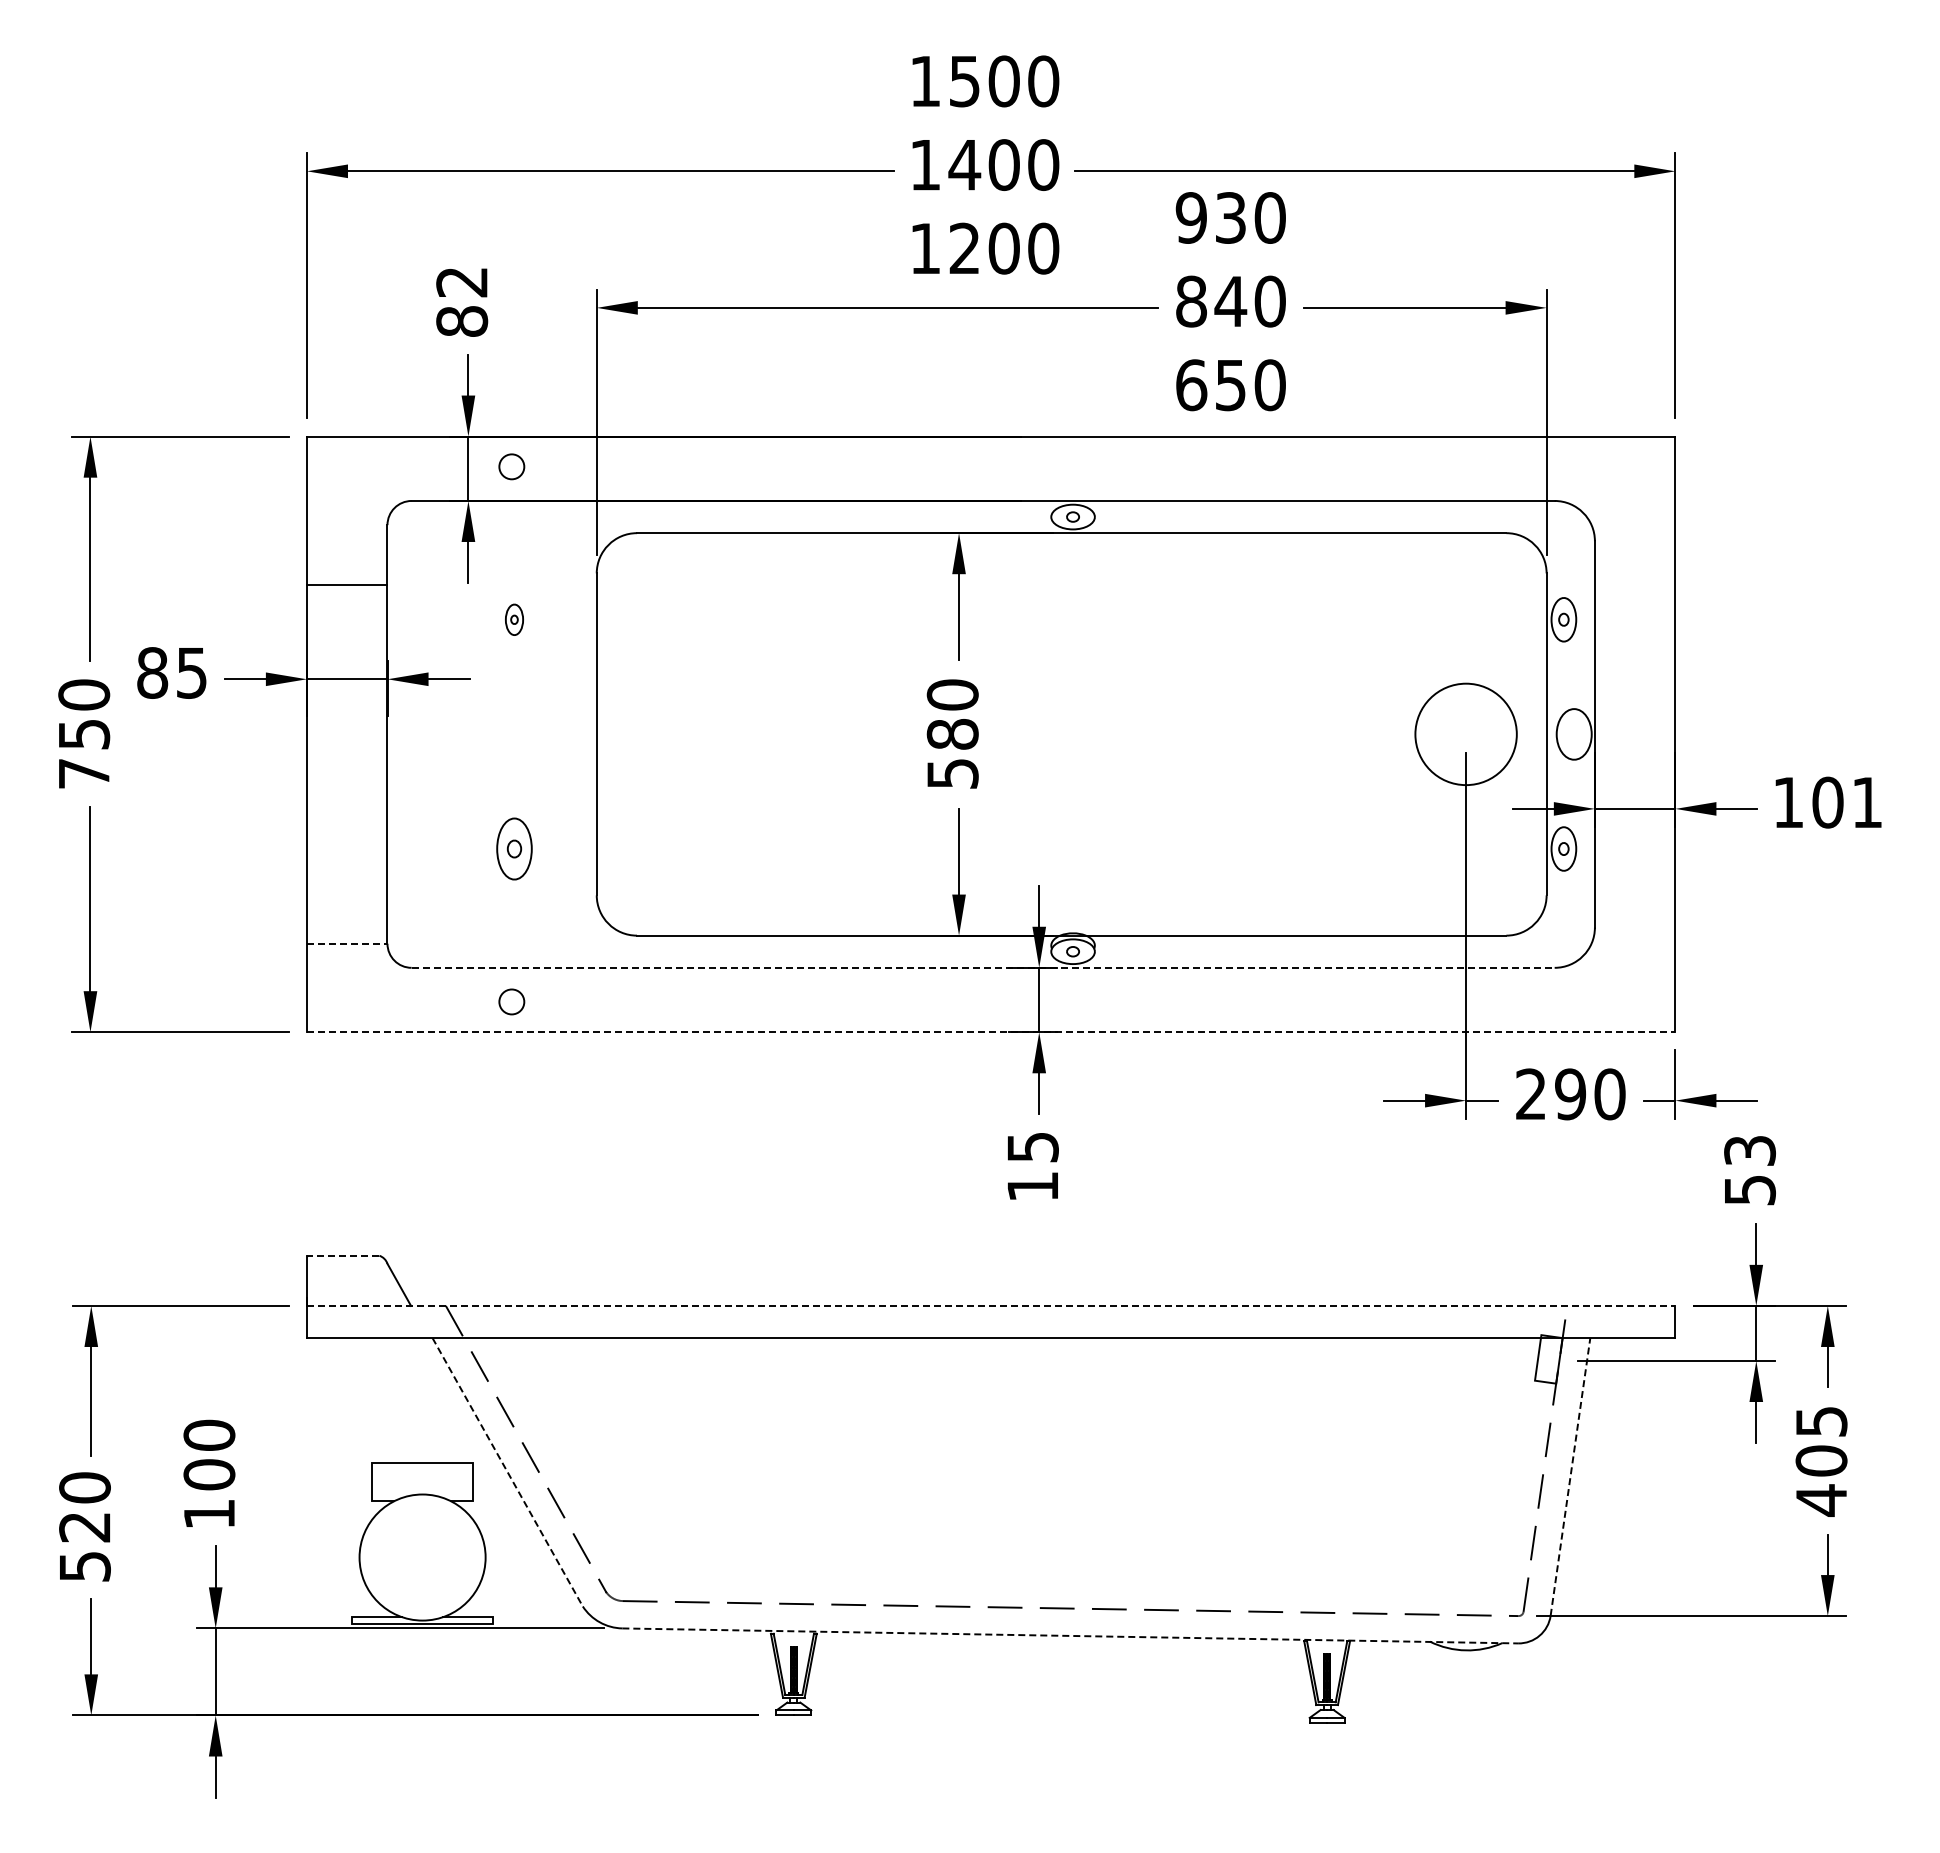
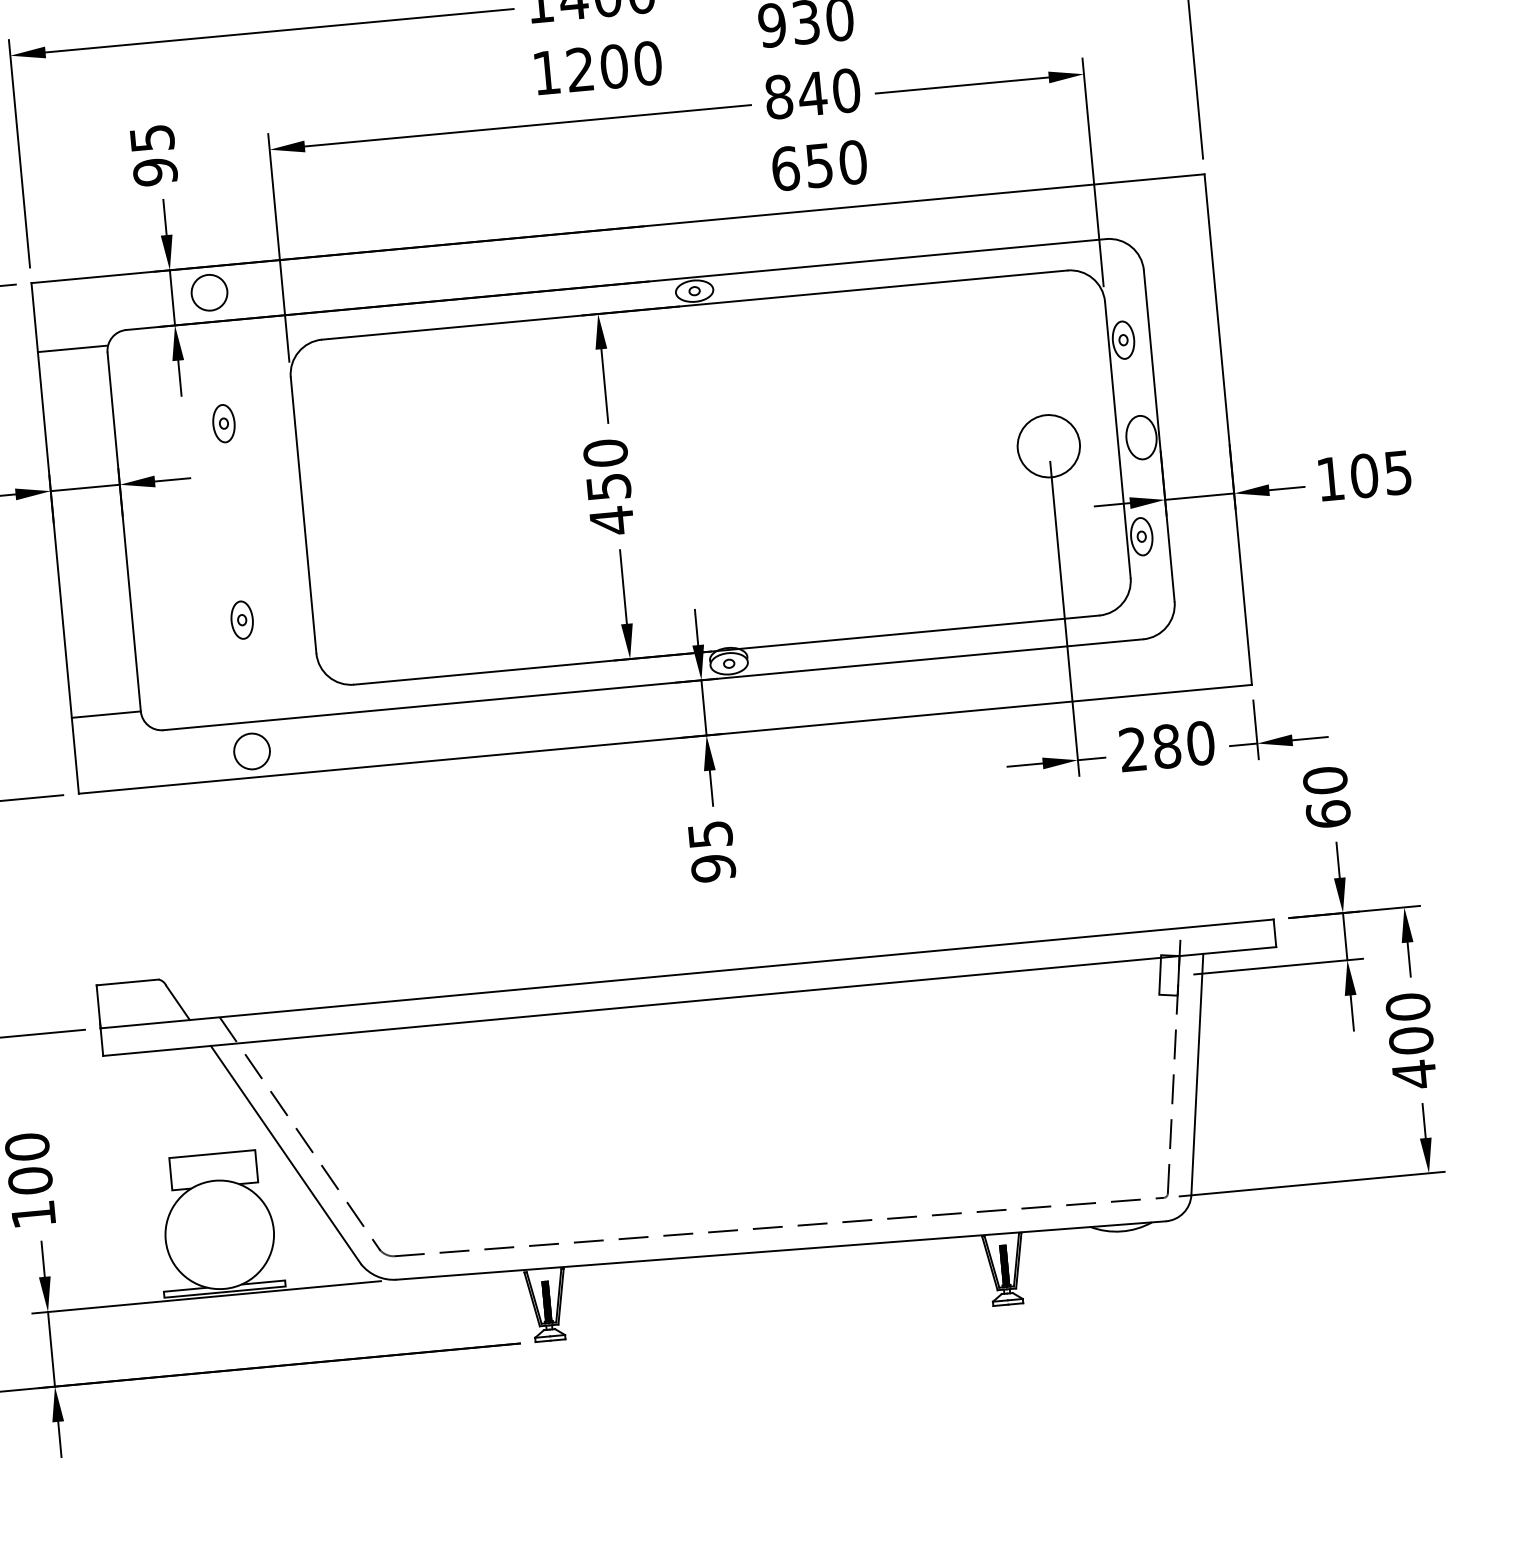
text: (462, 302) -> (154, 155), 82 -> 95
circle: (511, 466) -> (209, 292), size x1.67
line: (346, 585) -> (71, 349), moved
part: (514, 619) -> (223, 423), size x1.43
circle: (1465, 734) -> (1048, 446), size x0.71
text: (952, 754) -> (610, 504), 580 -> 450
text: (1866, 802) -> (1397, 472), 101 -> 105
part: (514, 848) -> (242, 619), size x0.71
line: (347, 943) -> (106, 714), dashed -> solid
line: (983, 967) -> (653, 684), dashed -> solid
circle: (511, 1001) -> (251, 751), size x1.67
line: (991, 1032) -> (665, 739), dashed -> solid
text: (1570, 1094) -> (1166, 746), 290 -> 280
text: (1749, 1170) -> (1326, 797), 53 -> 60
text: (1032, 1186) -> (713, 868), 15 -> 95
line: (342, 1255) -> (127, 982), dashed -> solid
line: (991, 1305) -> (687, 973), dashed -> solid
text: (1821, 1421) -> (1408, 1006), 405 -> 400
line: (507, 1472) -> (285, 1155), dashed -> solid
line: (1570, 1476) -> (1197, 1074), dashed -> solid
line: (1070, 1635) -> (781, 1250), dashed -> solid

